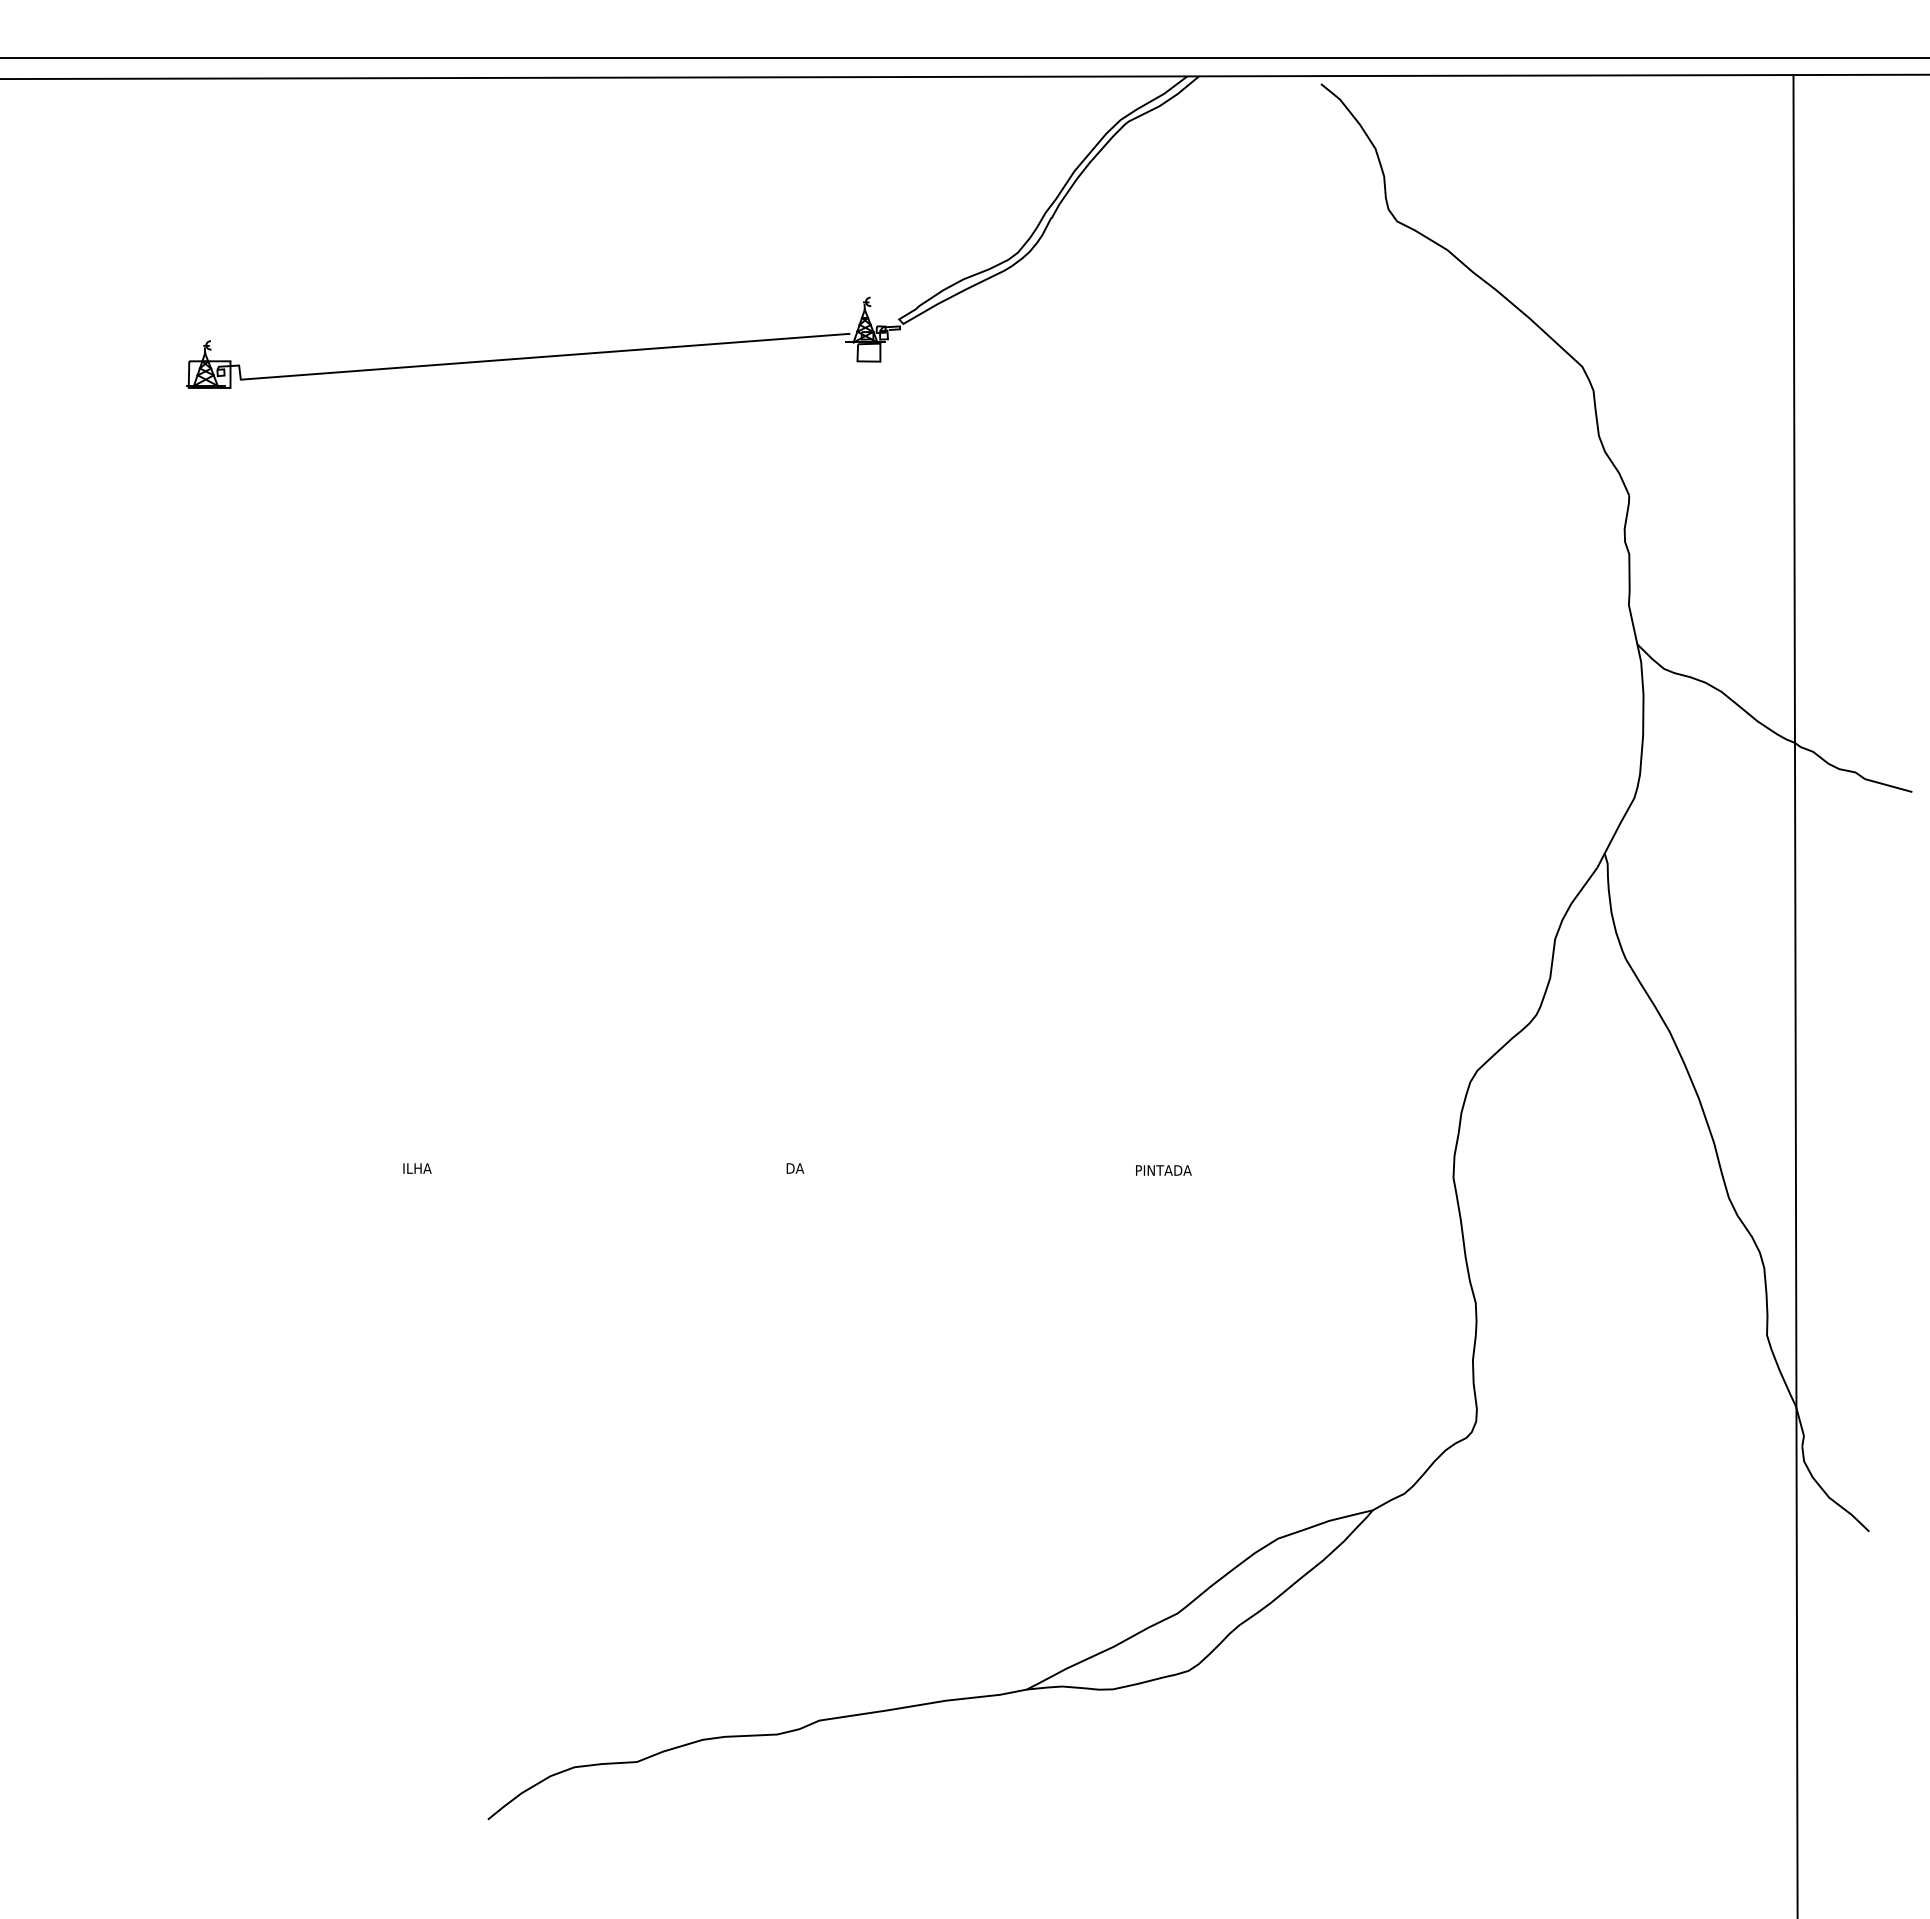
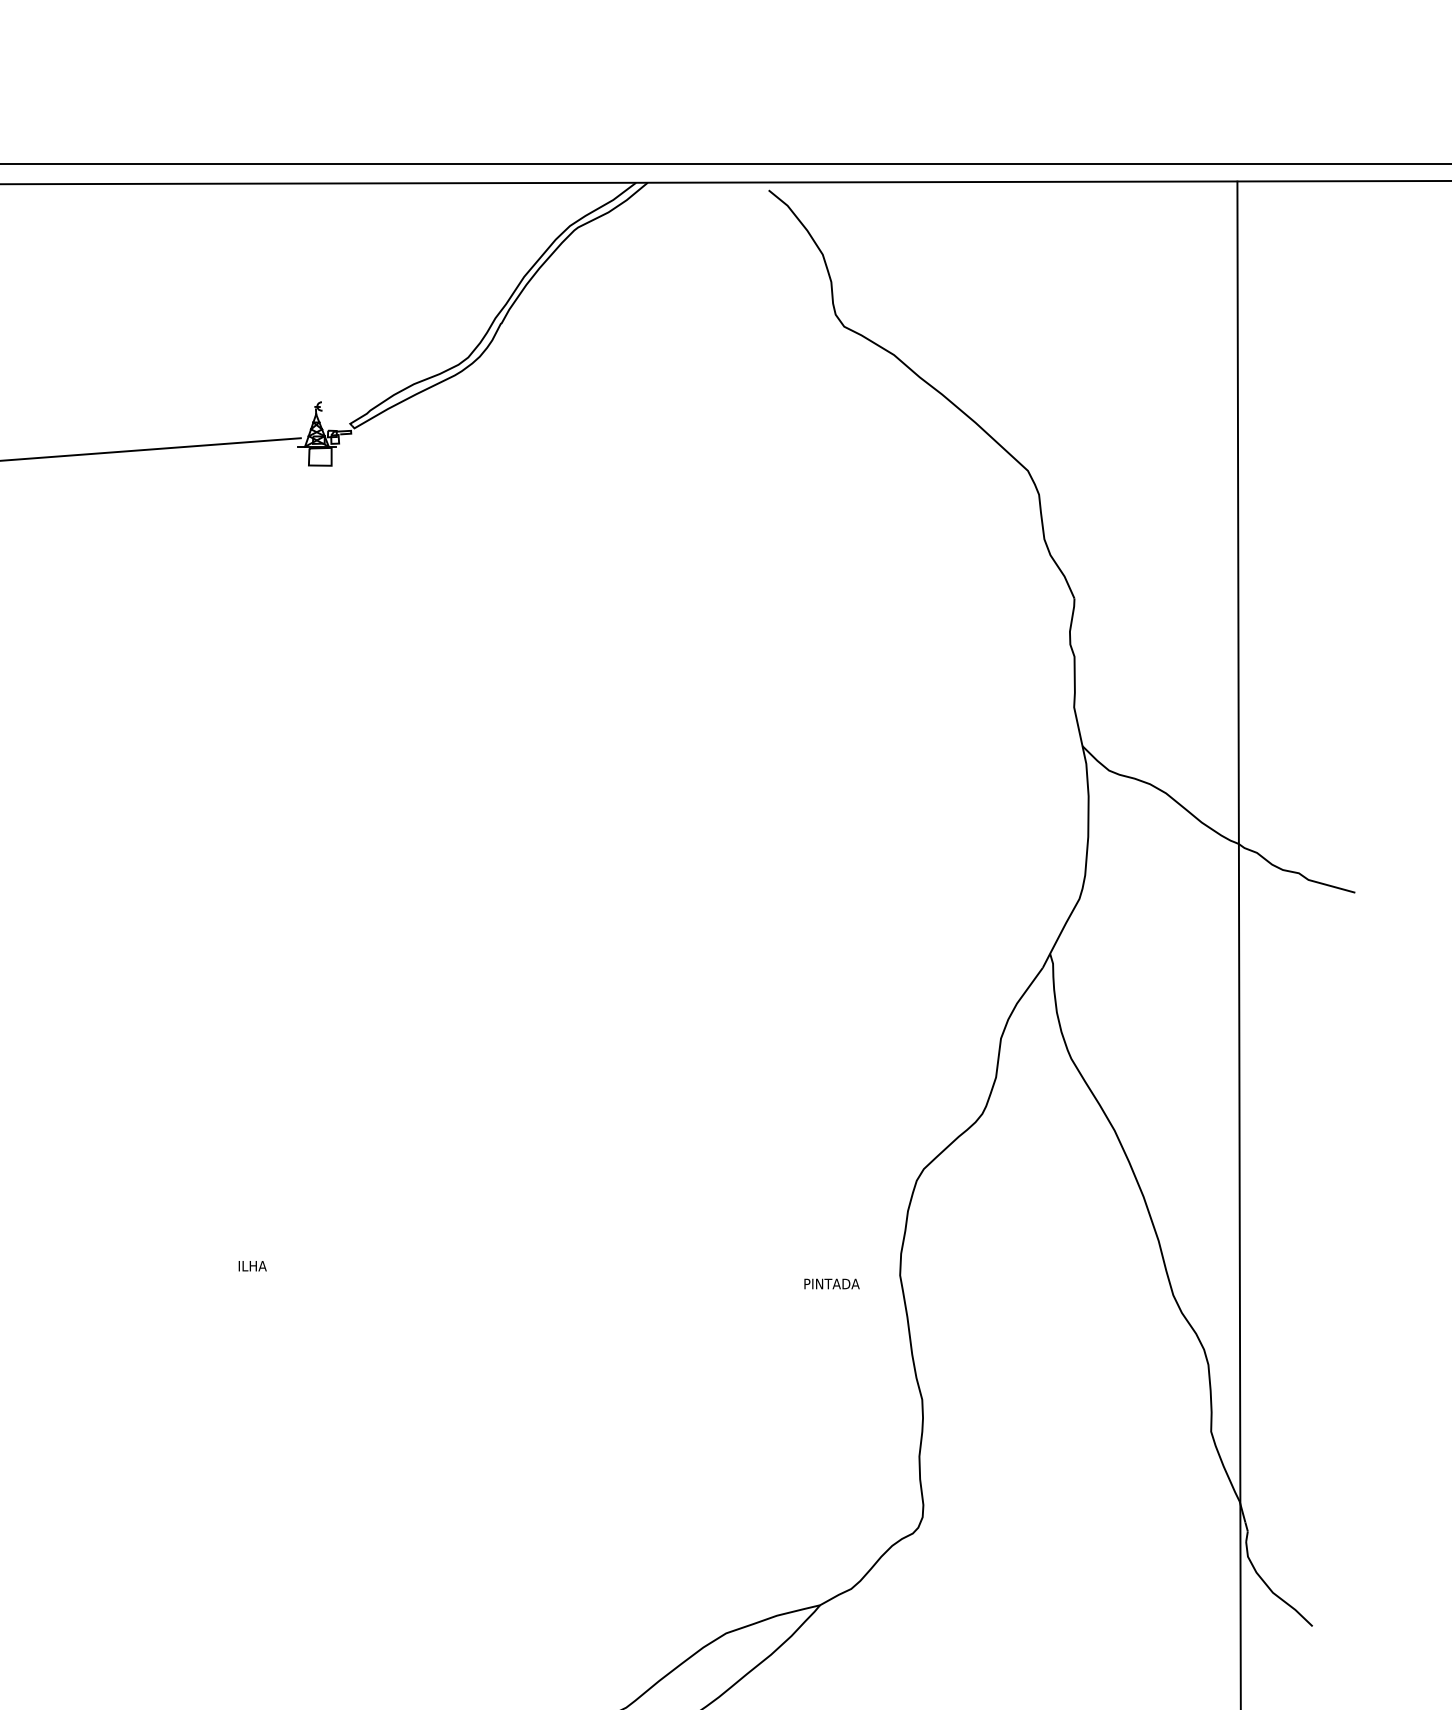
text: (801, 1168) -> (253, 1266), DA -> ILHA
text: (1163, 1170) -> (831, 1284), moved

